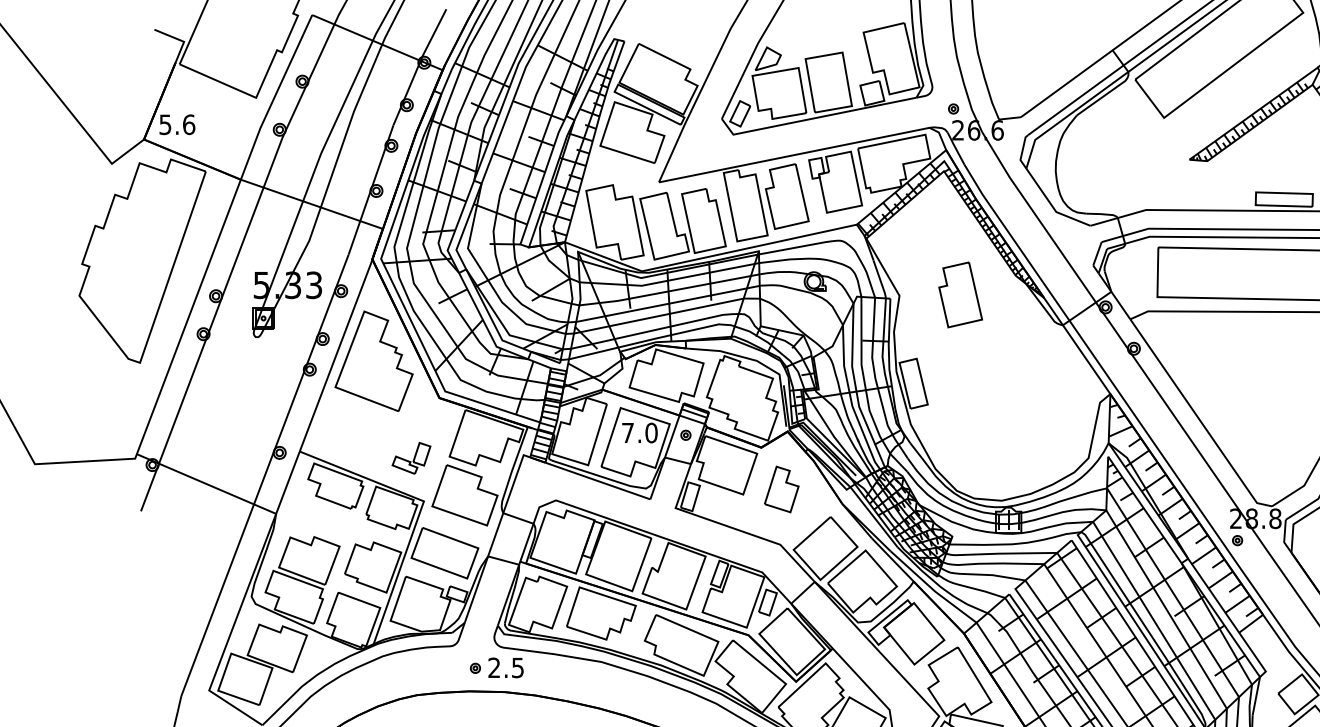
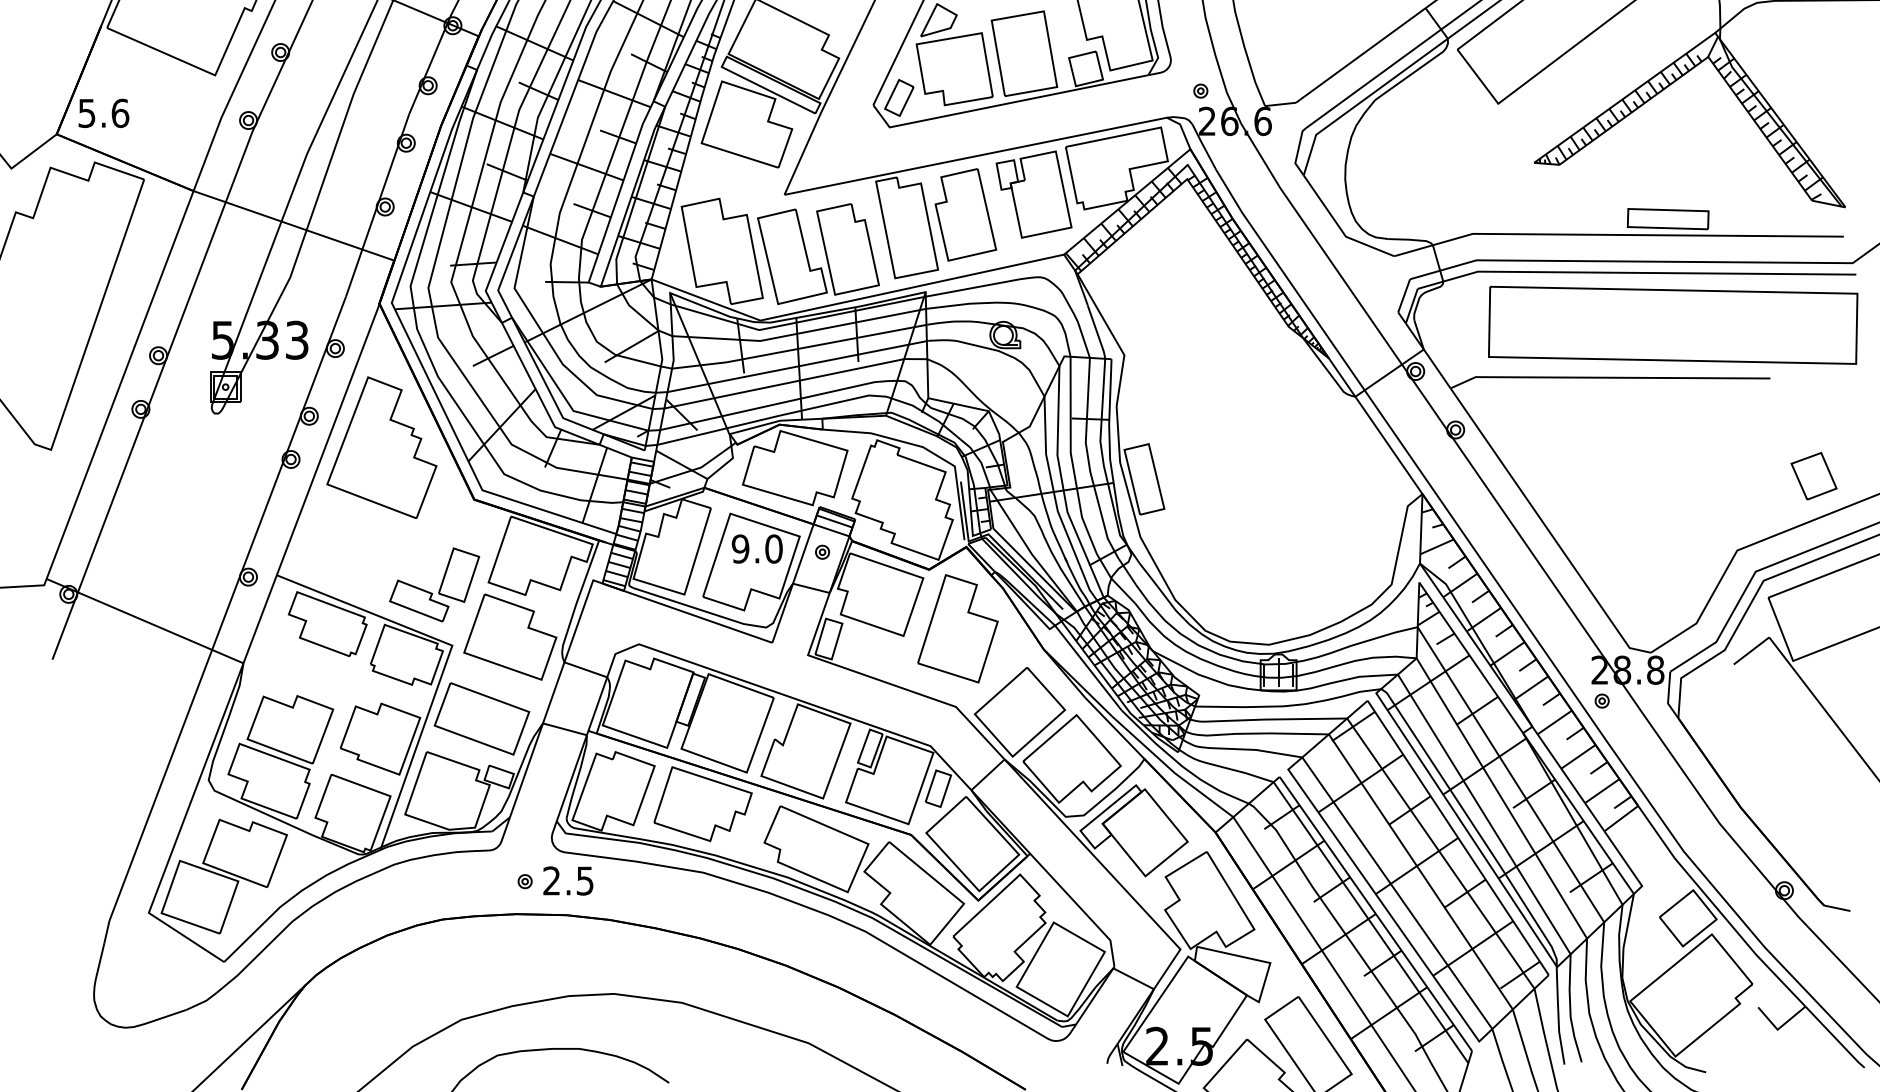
part: (960, 294) -> (1210, 353), removed
text: (627, 432) -> (740, 548), 7.0 -> 9.0
part: (411, 458) -> (434, 584), size x1.67
part: (781, 489) -> (957, 628), size x1.67

